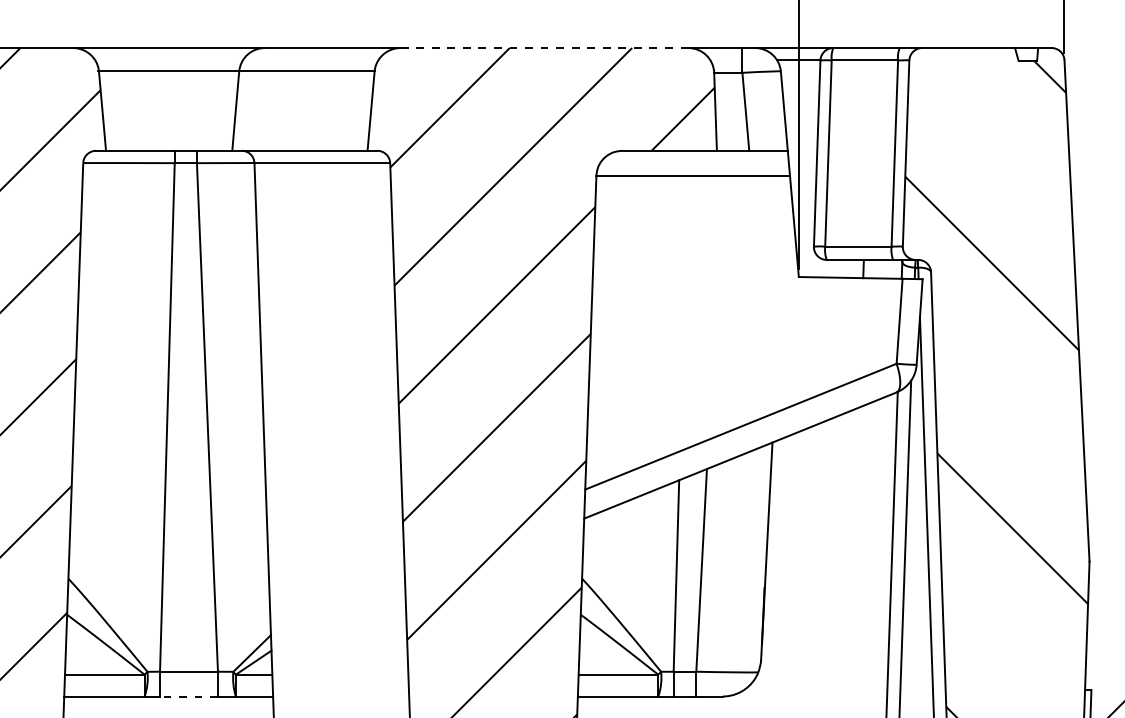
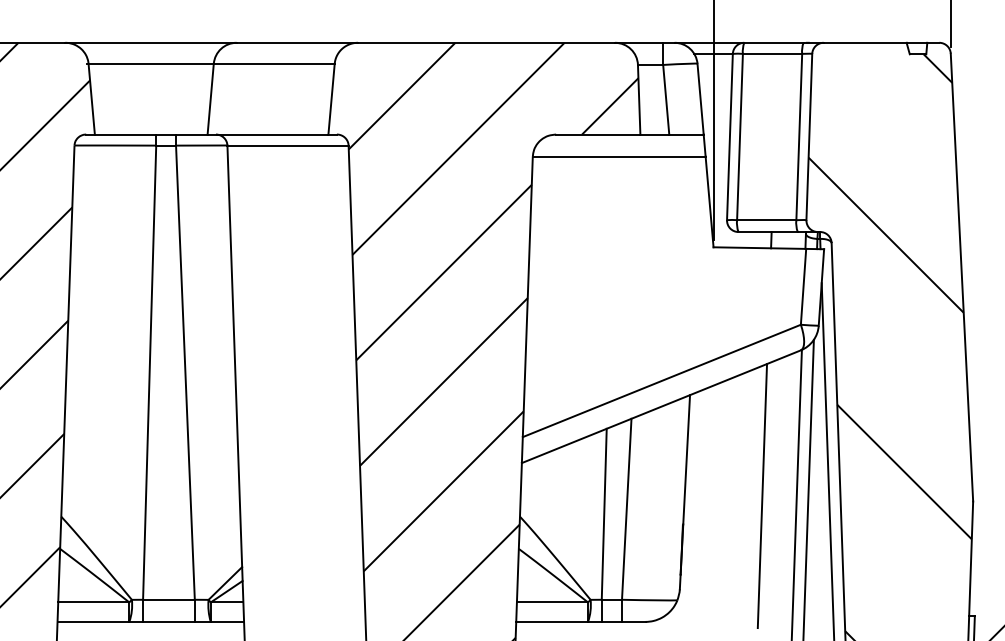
line: (544, 47) -> (486, 42), dashed -> solid
line: (853, 556) -> (762, 496), added
line: (188, 696) -> (168, 621), dashed -> solid

